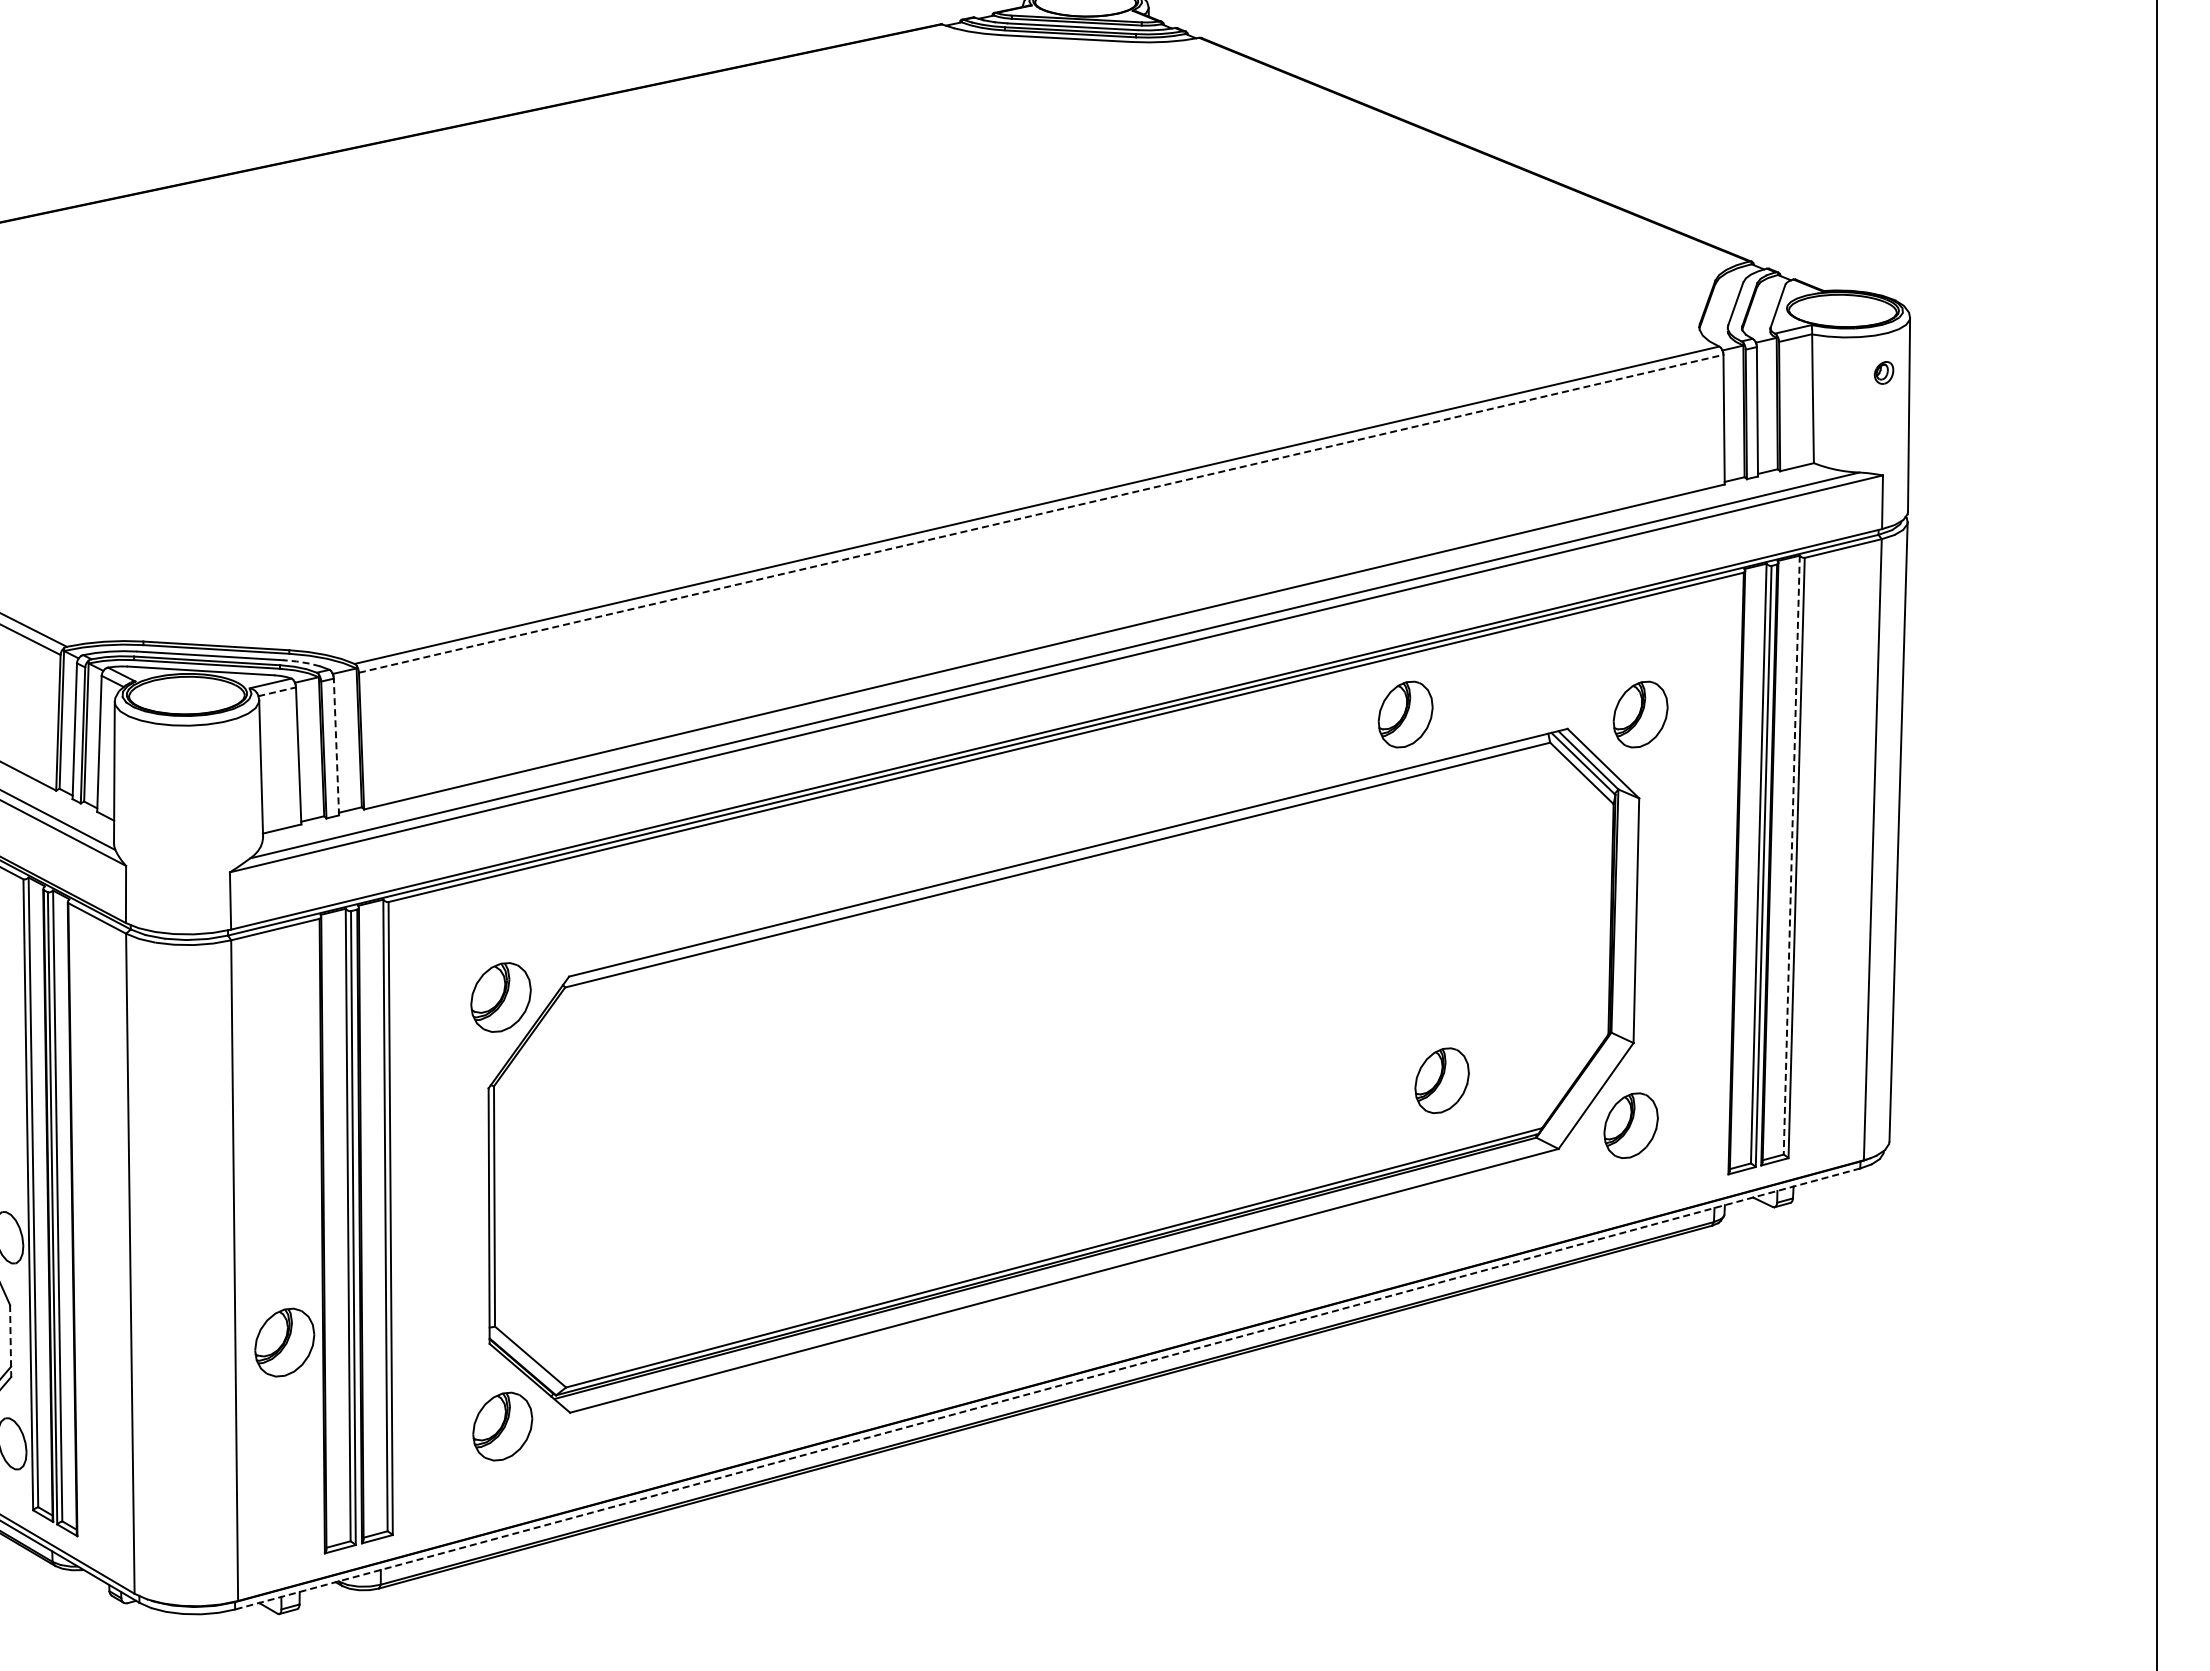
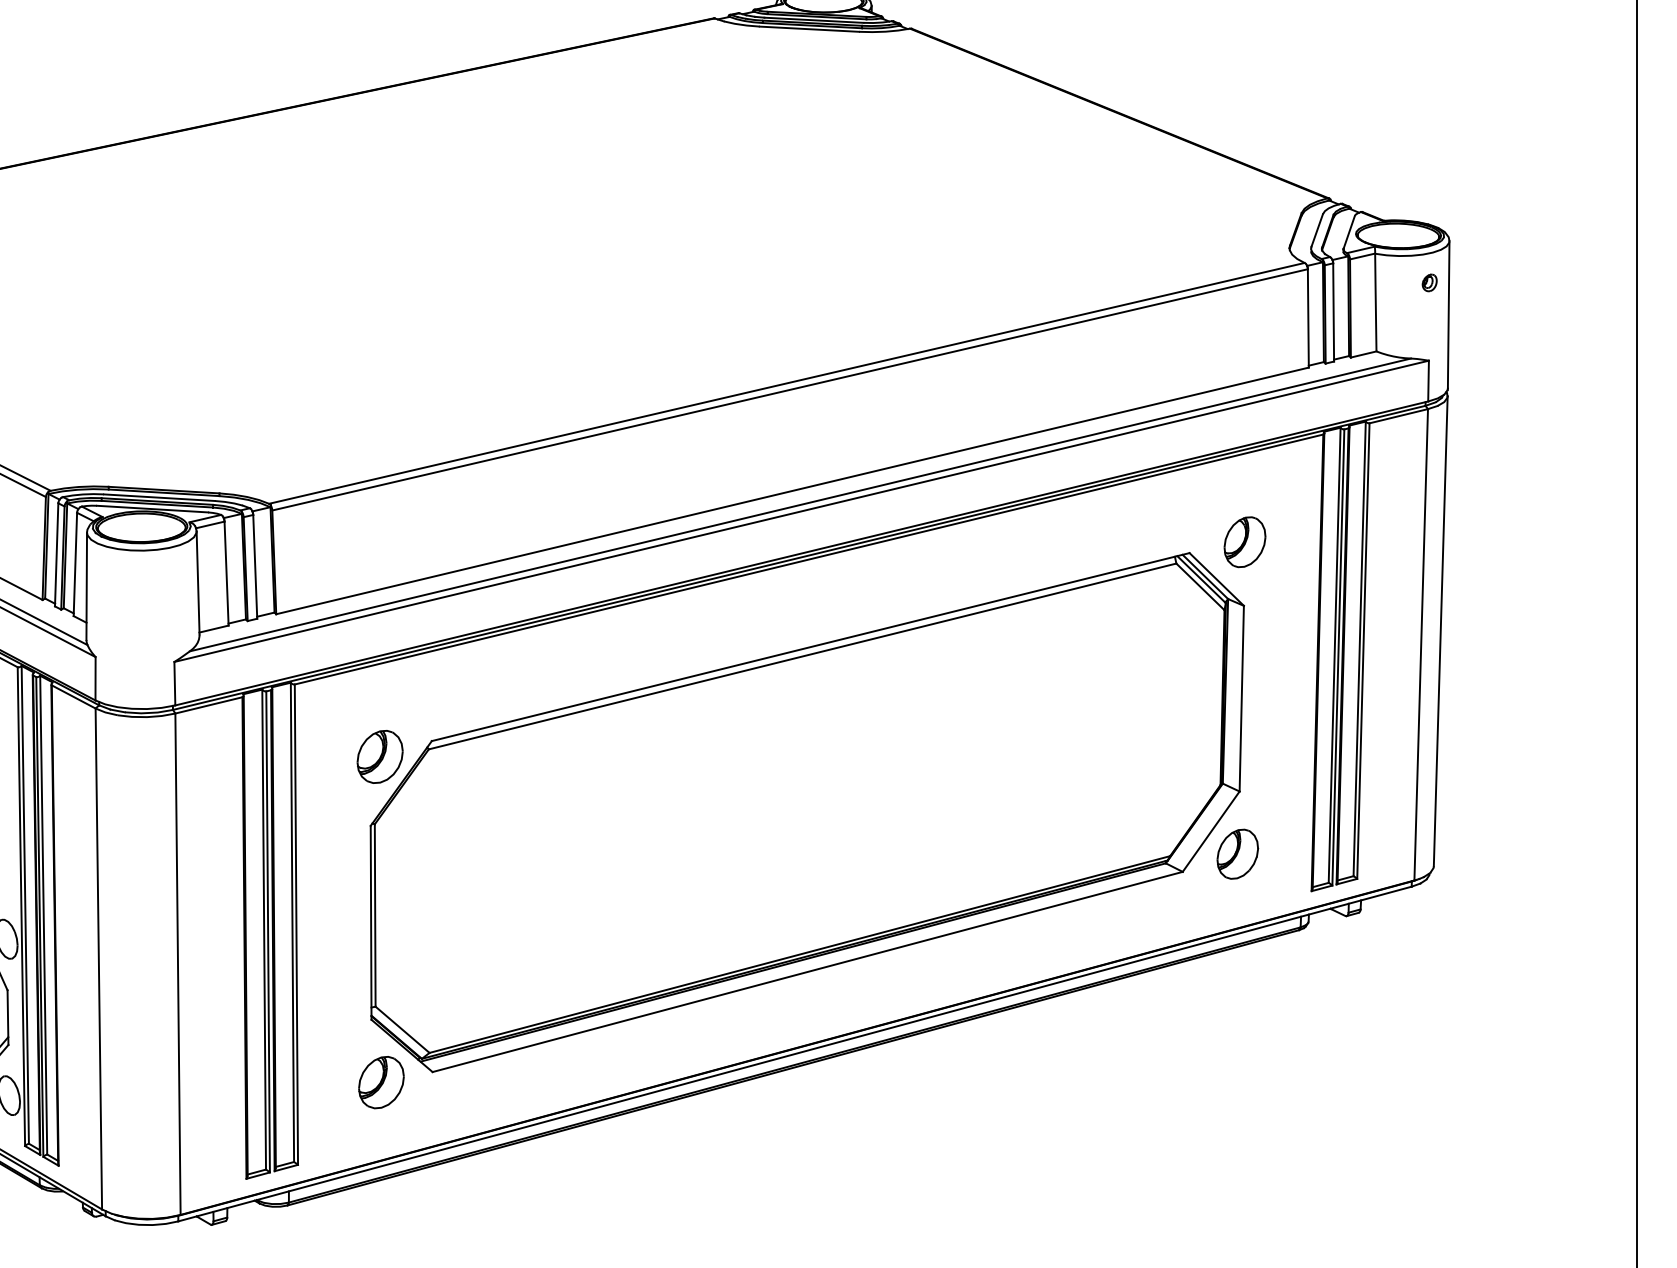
line: (1041, 513) -> (790, 389), dashed -> solid
line: (301, 662) -> (228, 502), dashed -> solid
line: (277, 691) -> (210, 524), dashed -> solid
part: (1405, 714) -> (1066, 542), removed
line: (336, 746) -> (255, 566), dashed -> solid
line: (1791, 855) -> (1359, 649), dashed -> solid
part: (1441, 1080) -> (1093, 819), removed
line: (10, 1341) -> (7, 1018), dashed -> solid
part: (284, 1342) -> (215, 1018), removed
line: (1047, 1388) -> (794, 1053), dashed -> solid

